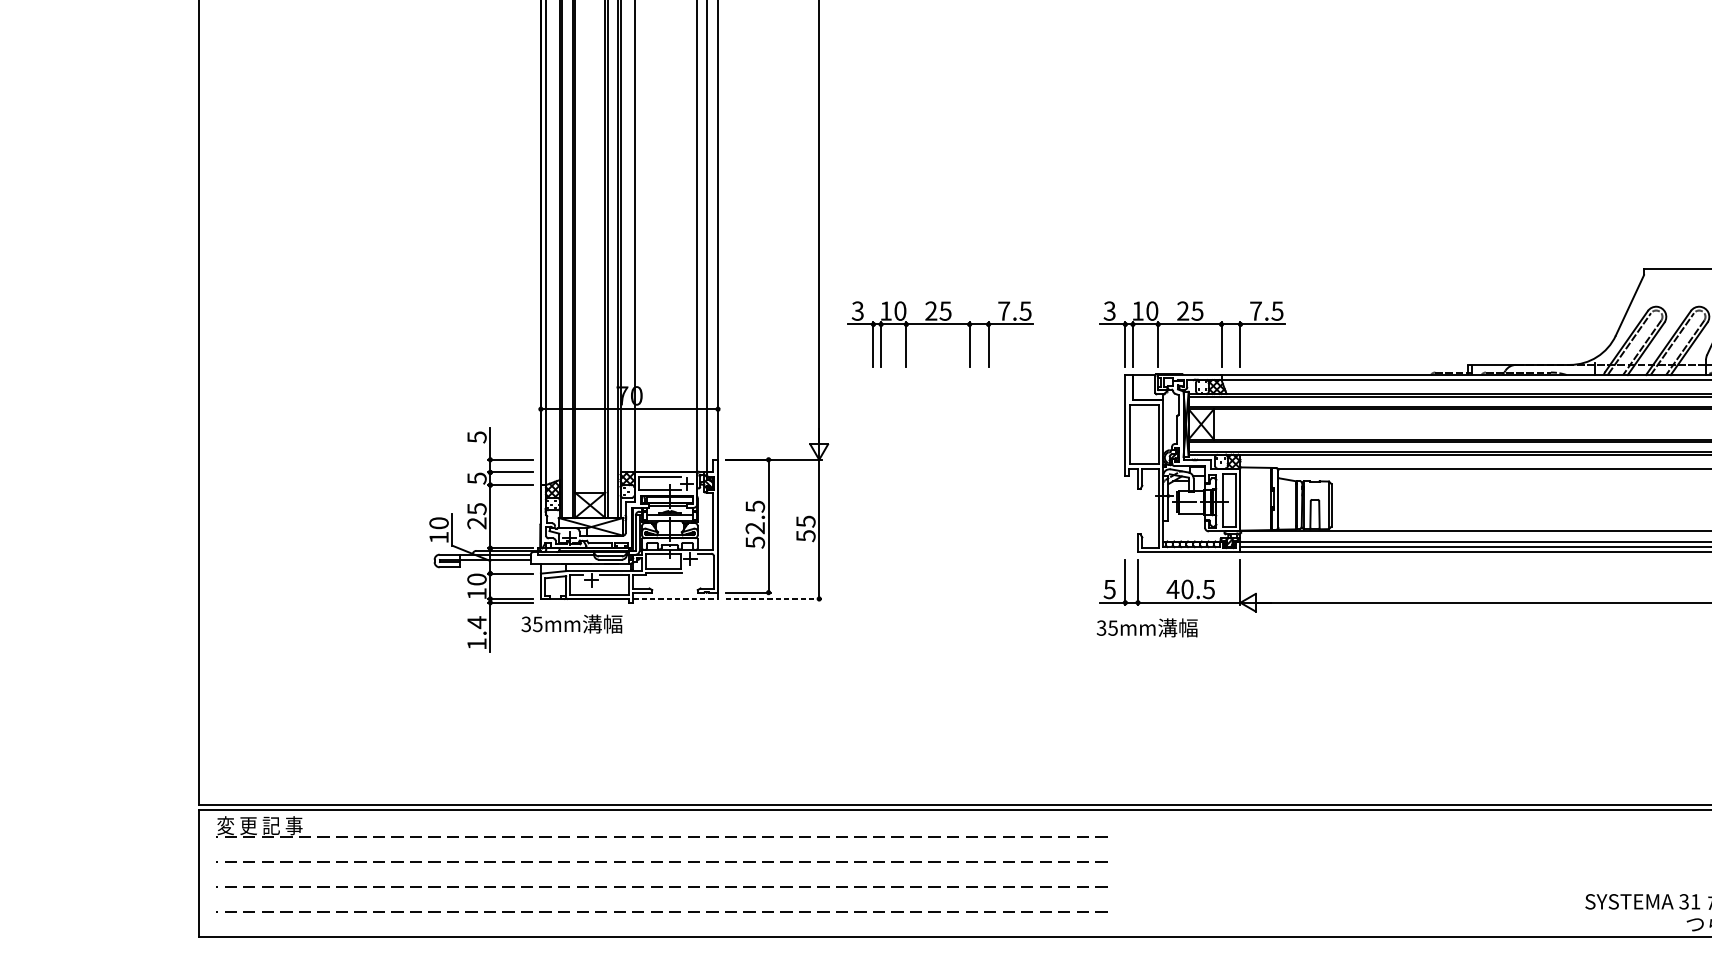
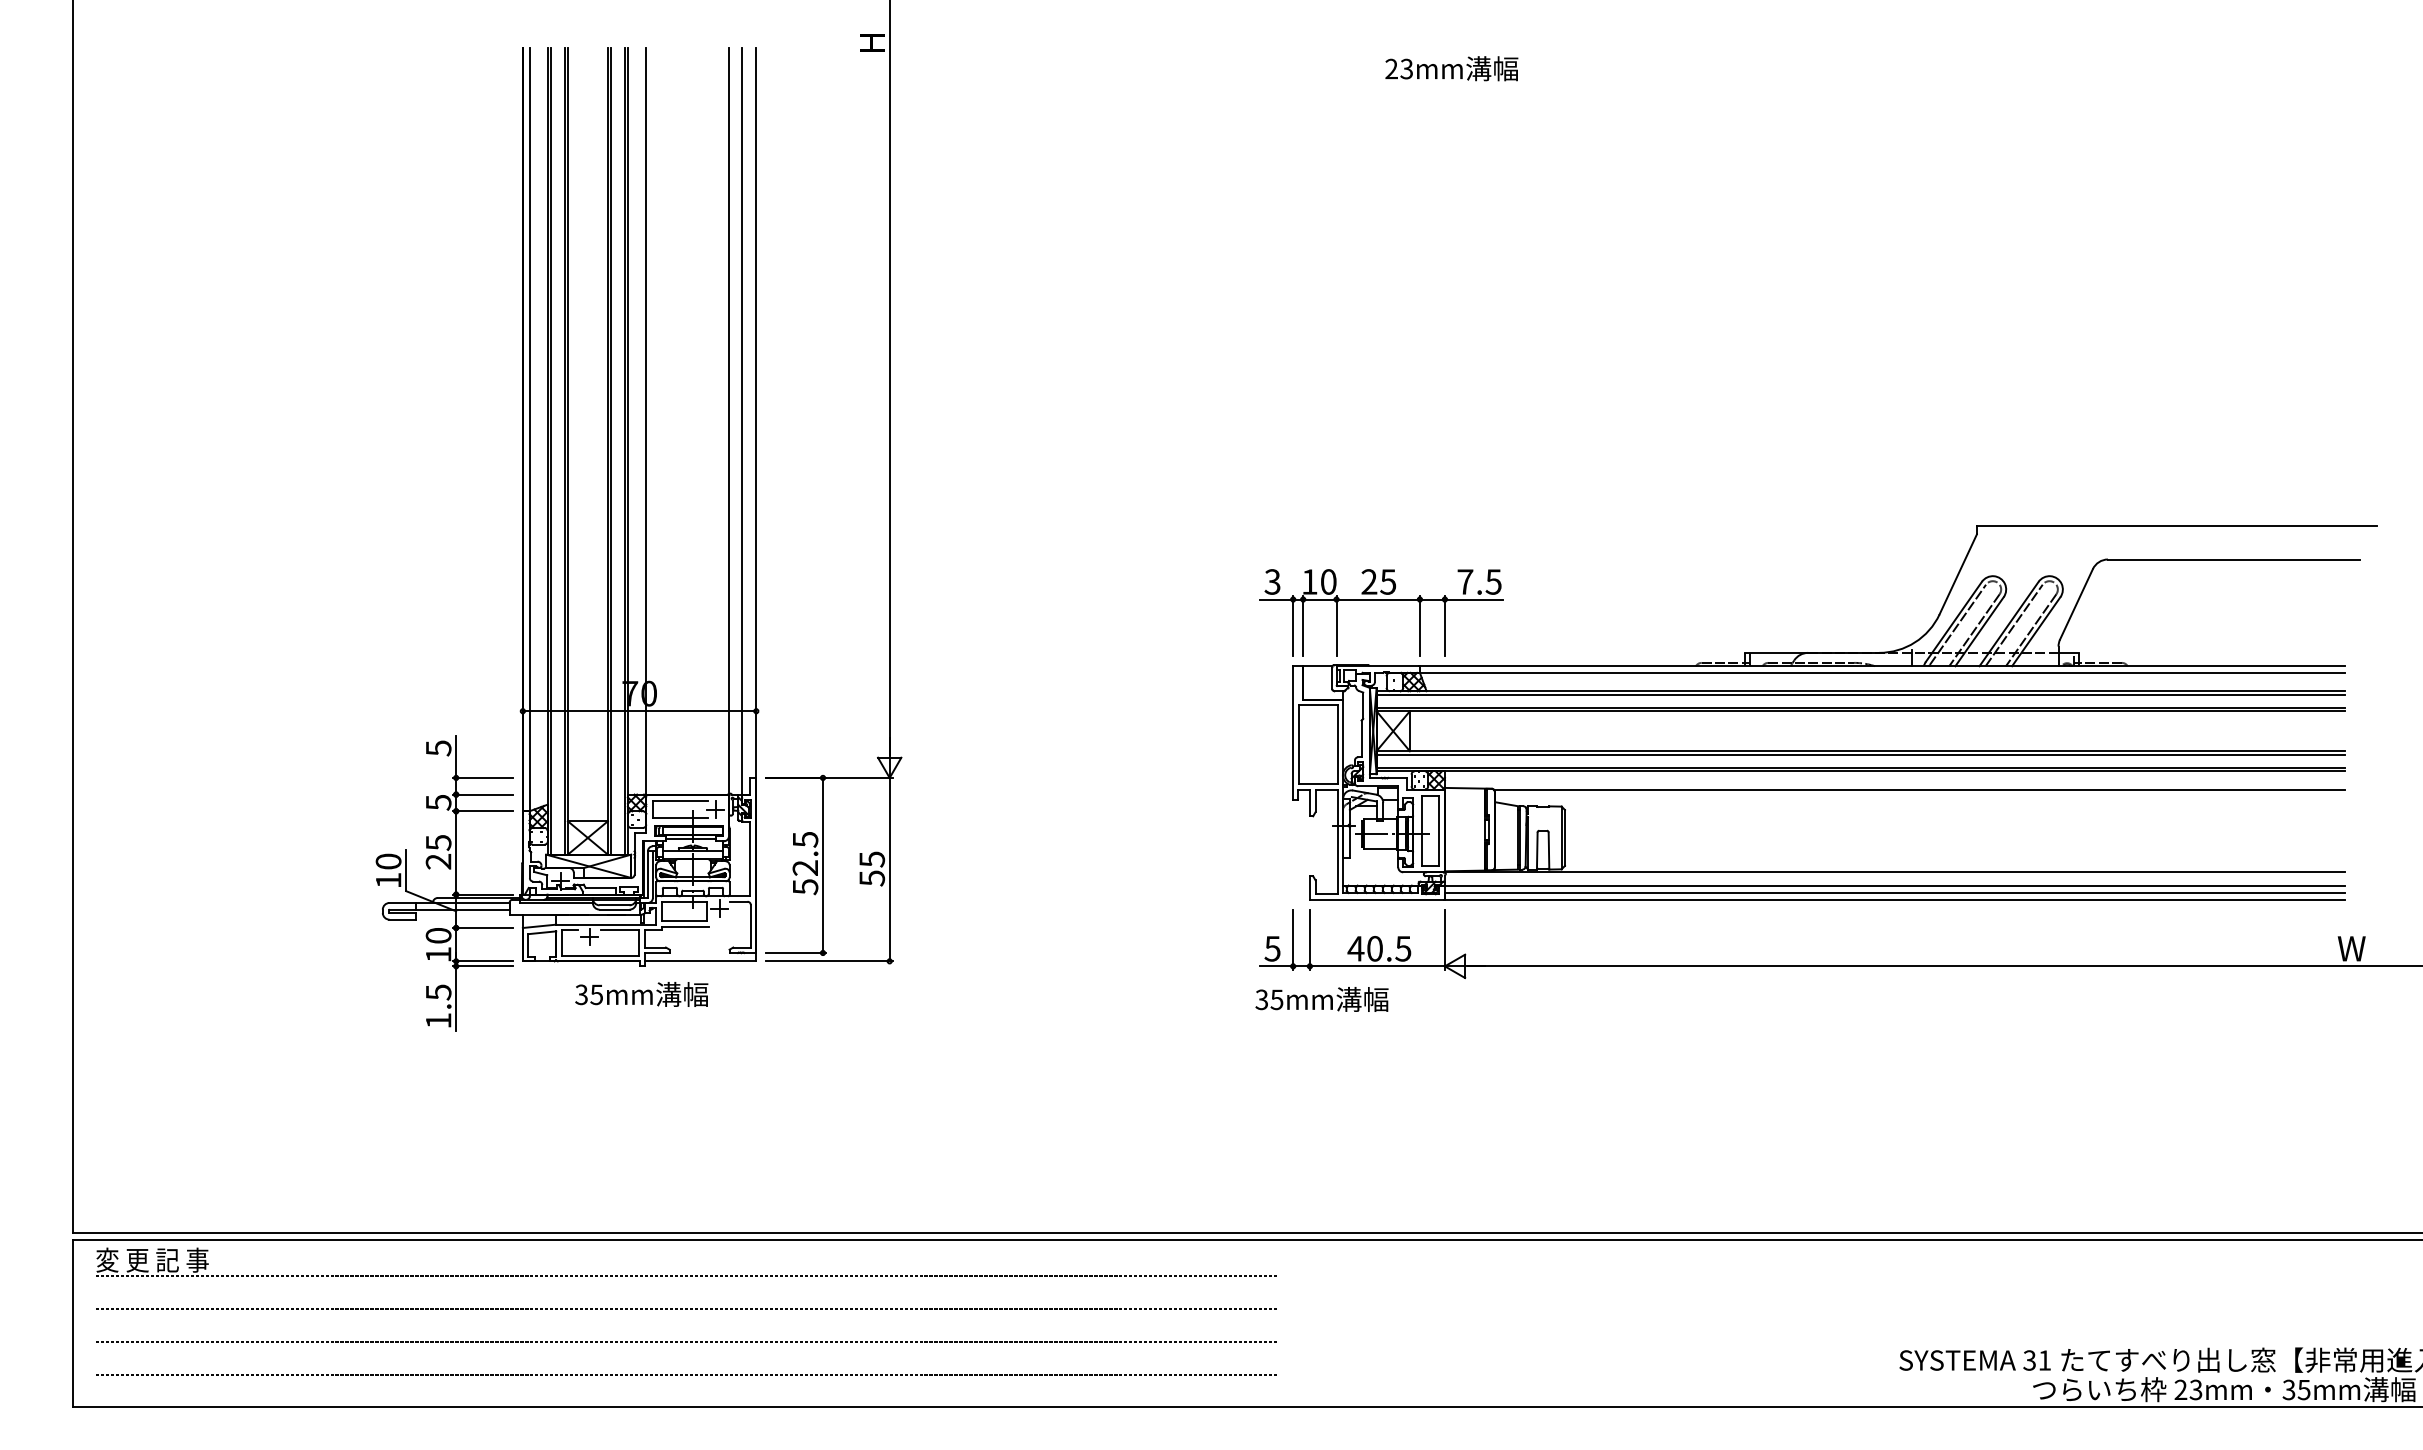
part: (940, 325) -> (1049, 600), removed
line: (675, 599) -> (700, 961), dashed -> solid
line: (774, 599) -> (830, 961), dashed -> solid
text: (476, 622) -> (438, 992), 1.4 -> 1.5
text: (571, 624) -> (641, 994), moved

